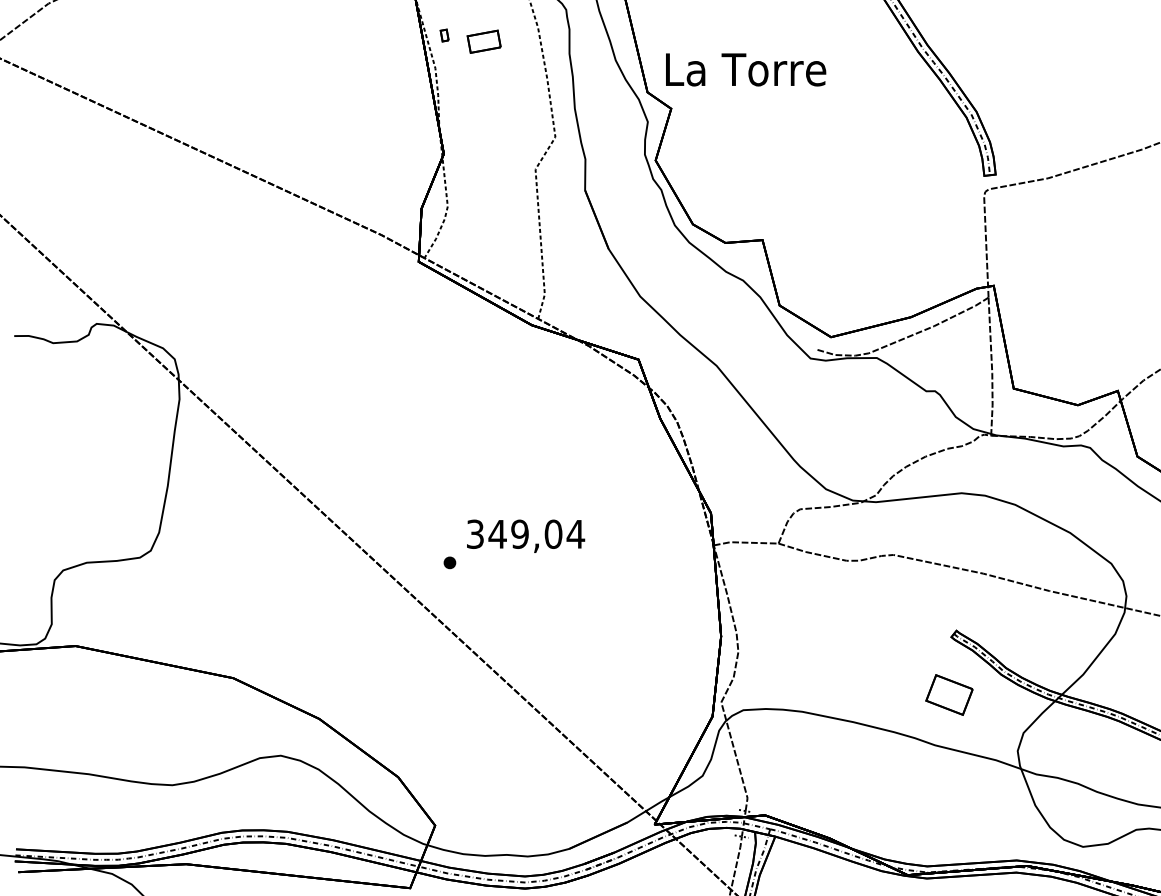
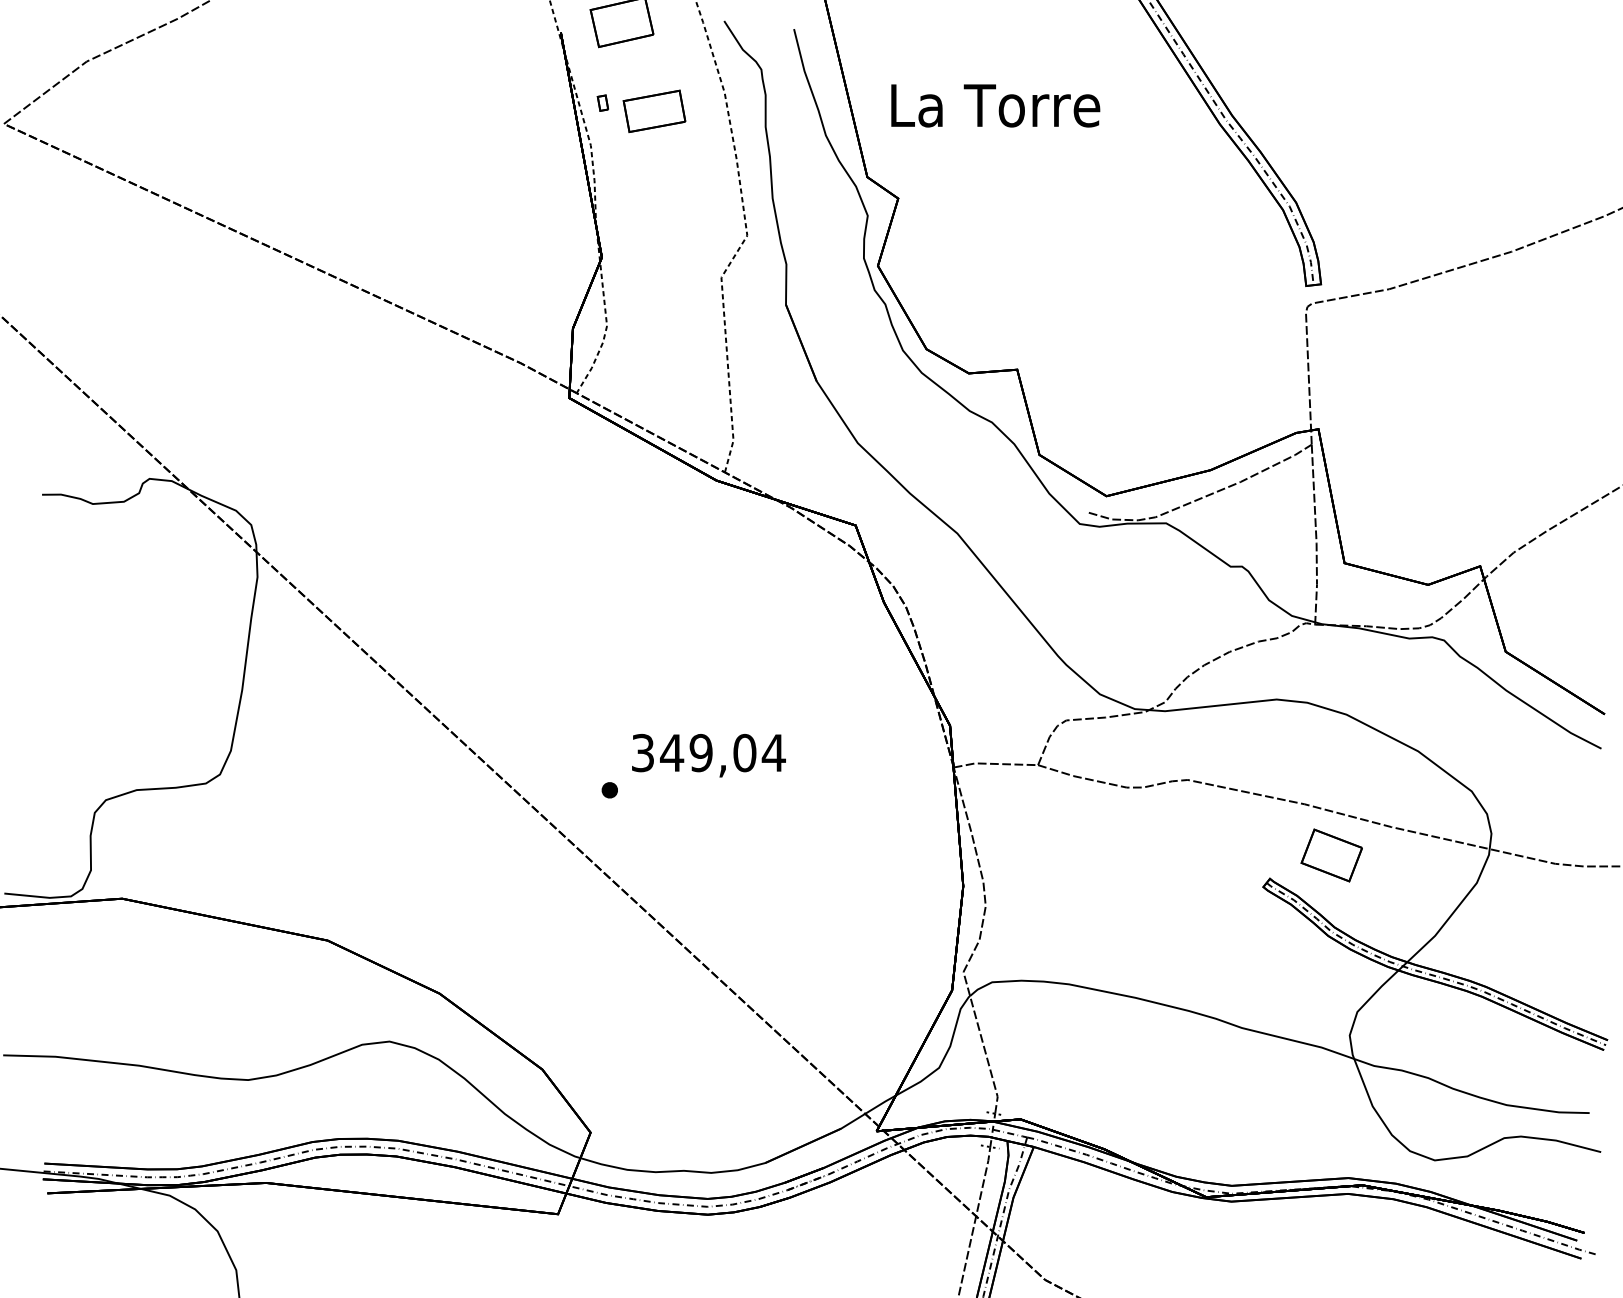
part: (484, 41) -> (654, 110), size x1.43
text: (745, 69) -> (995, 105), moved
part: (949, 695) -> (1331, 855), moved

